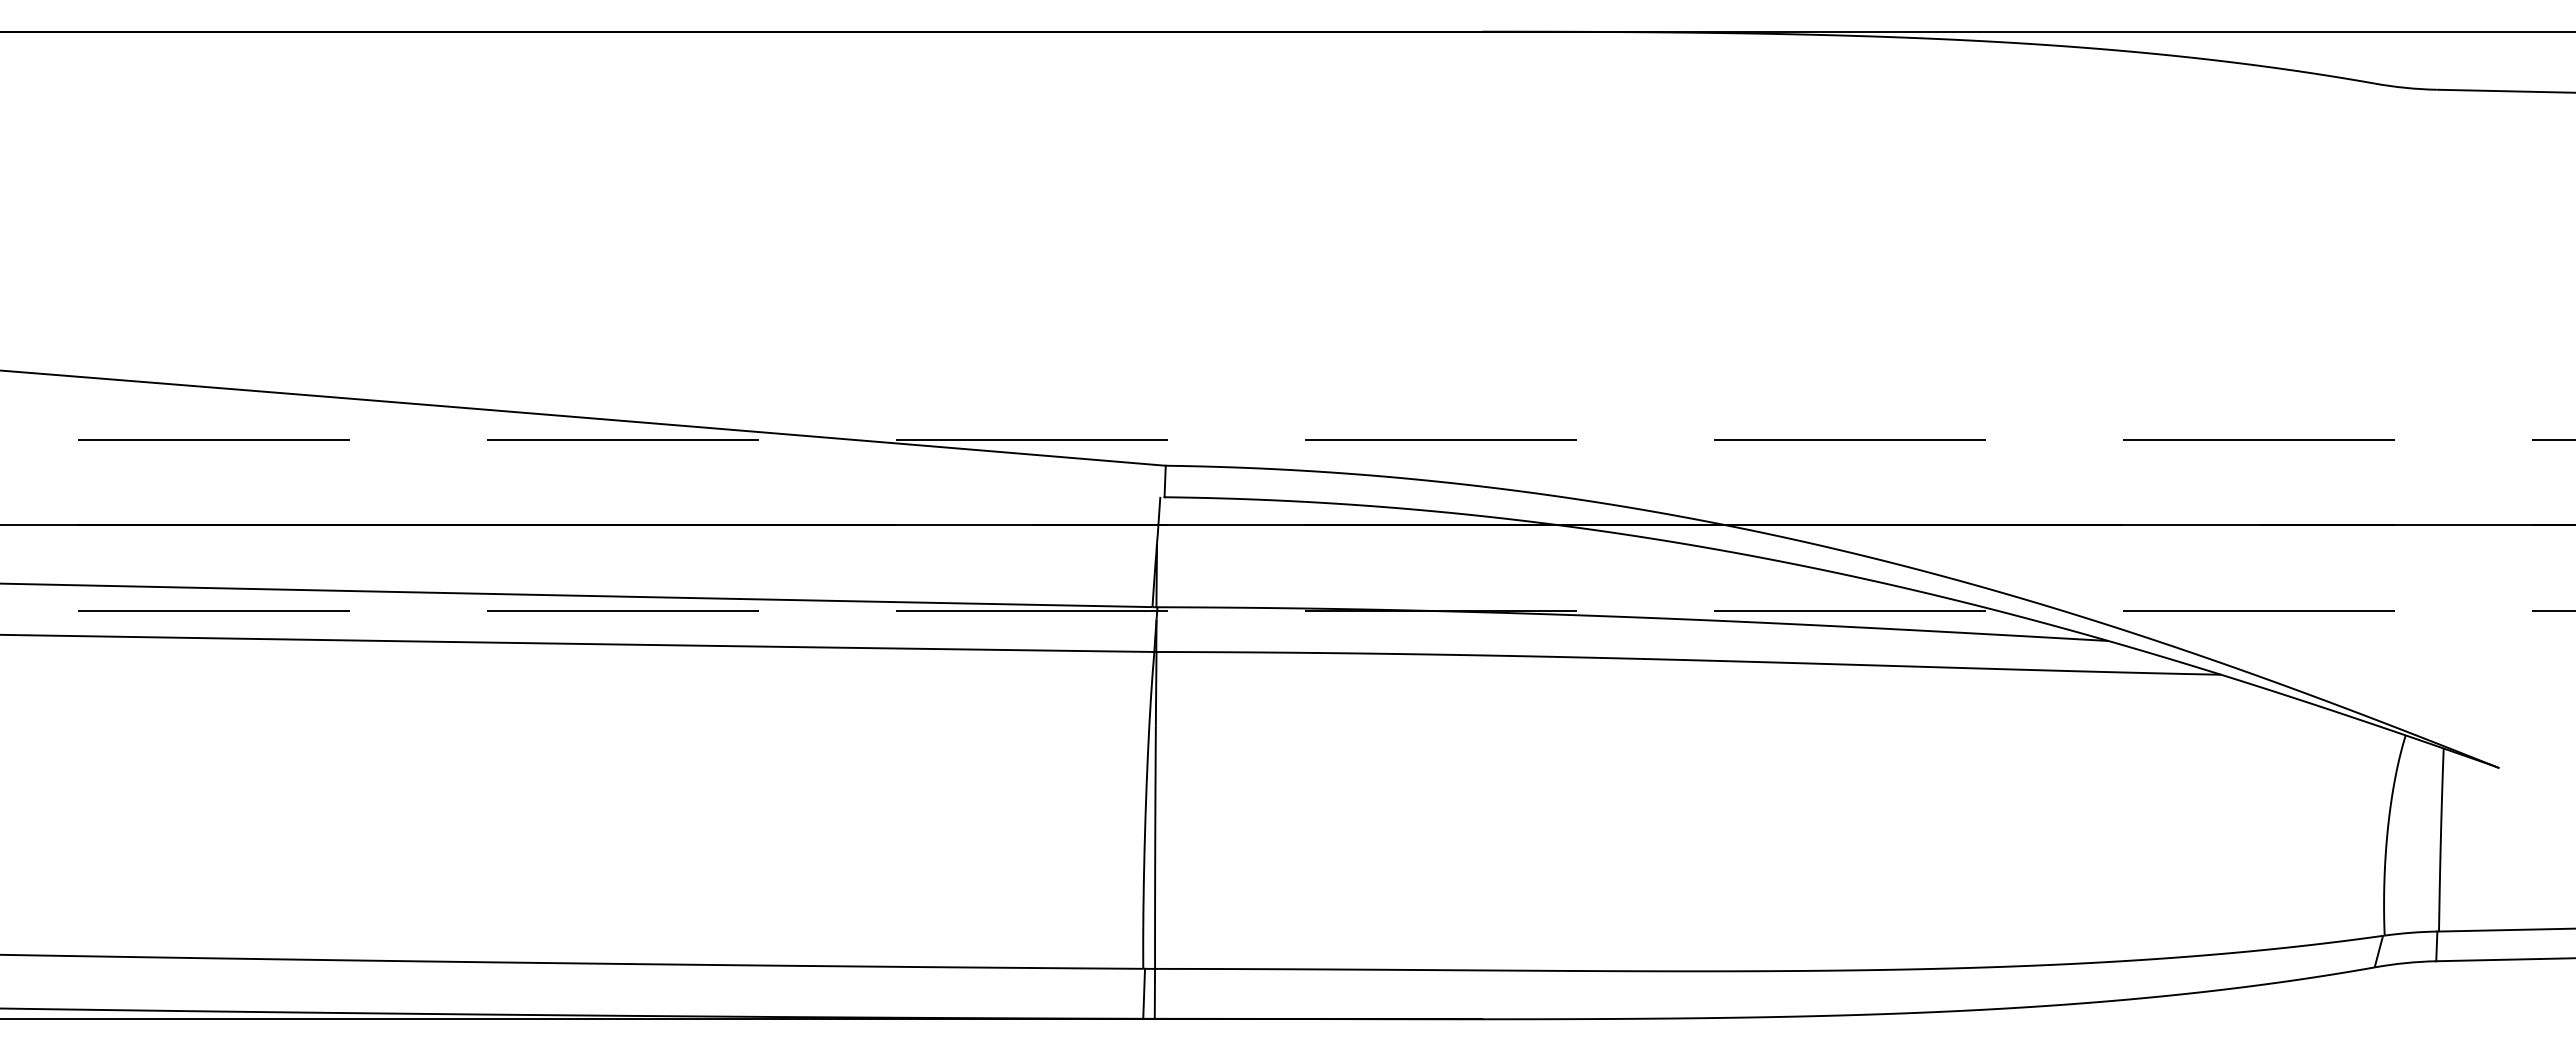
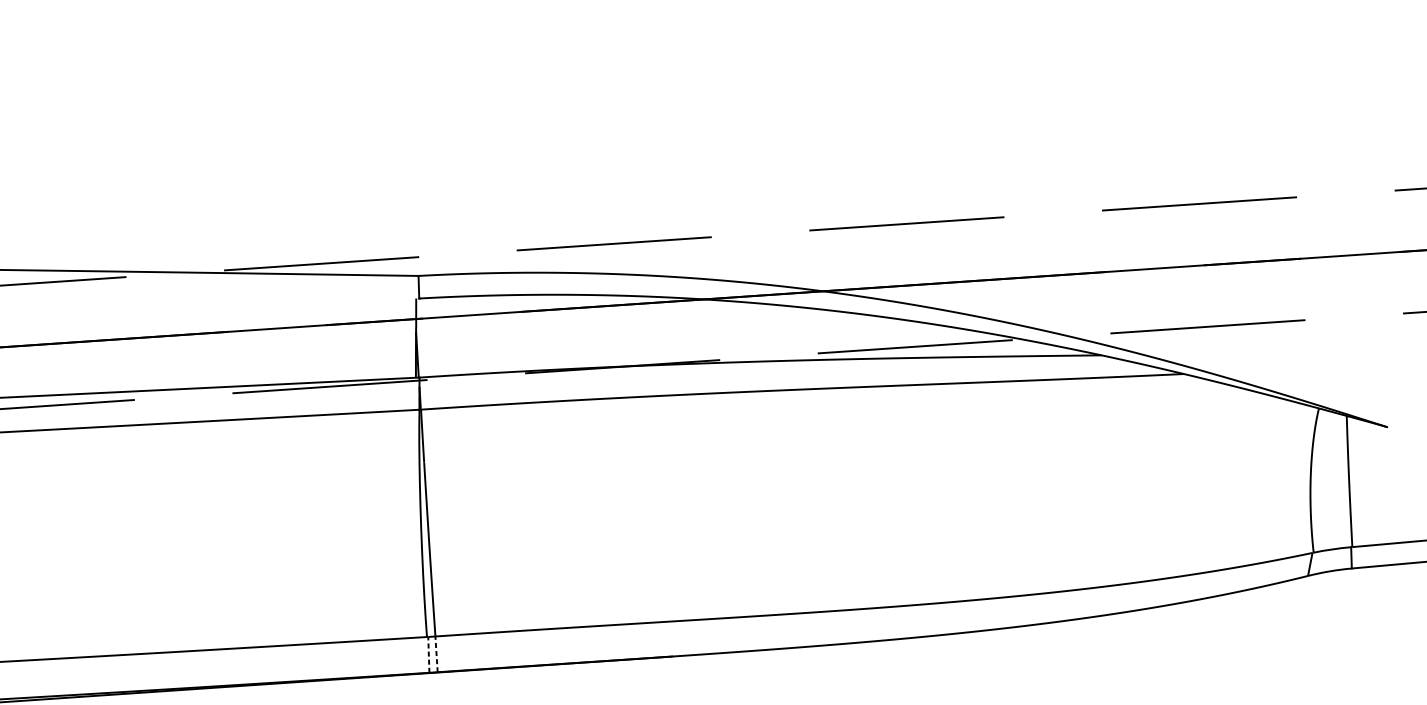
line: (1144, 993) -> (429, 654), solid -> dashed
line: (1154, 993) -> (436, 654), solid -> dashed

